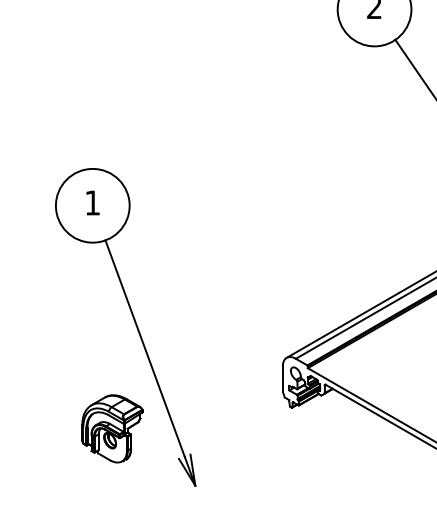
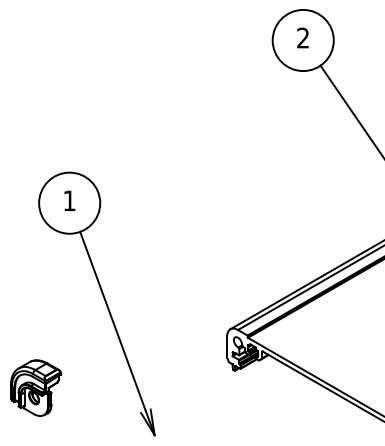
part: (111, 428) -> (35, 387), moved

